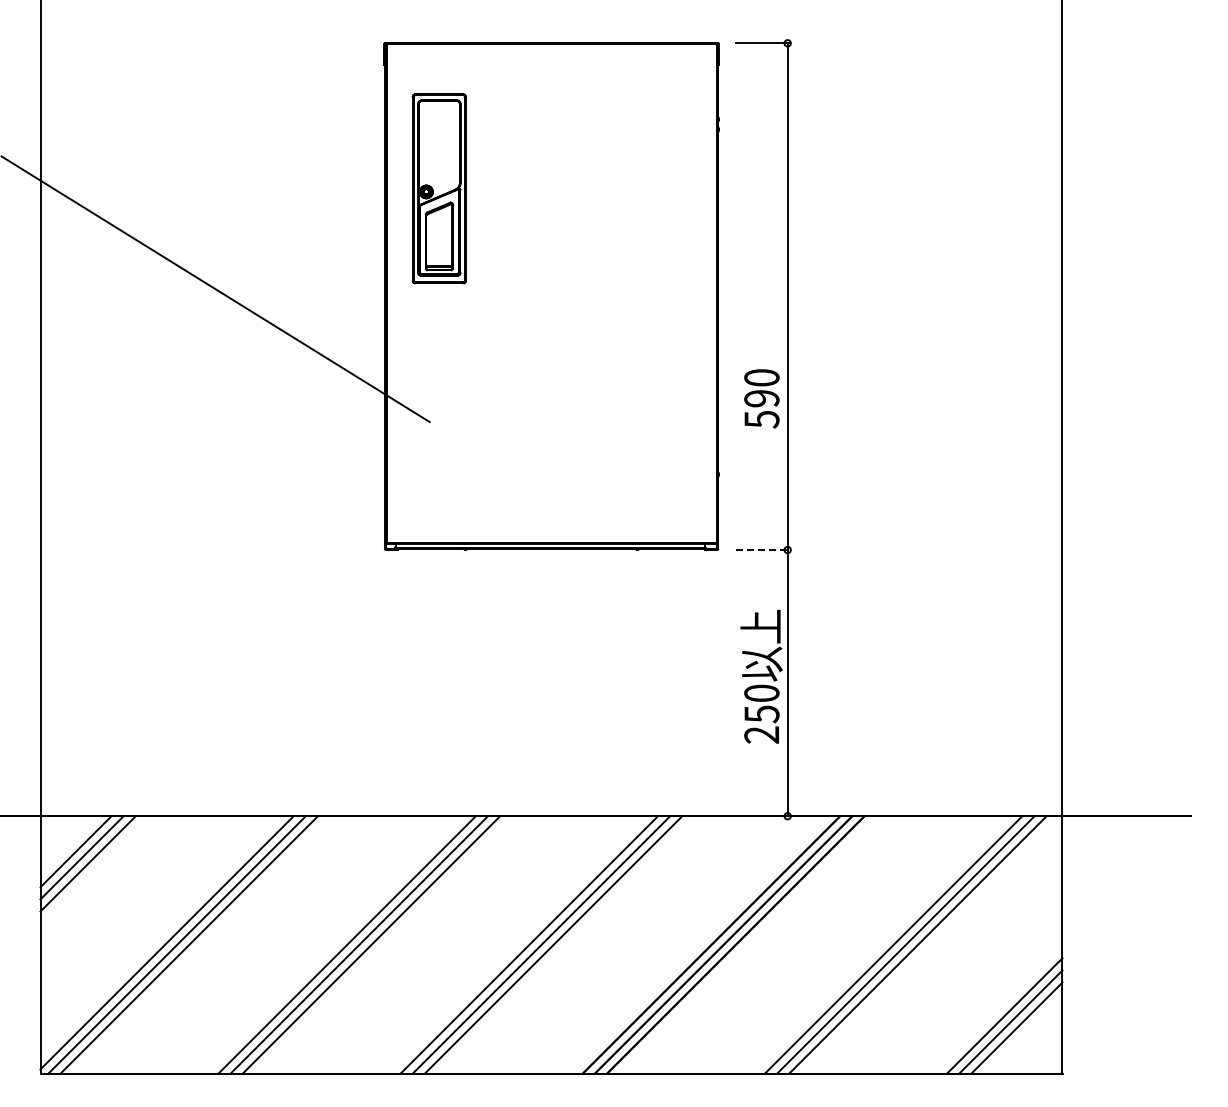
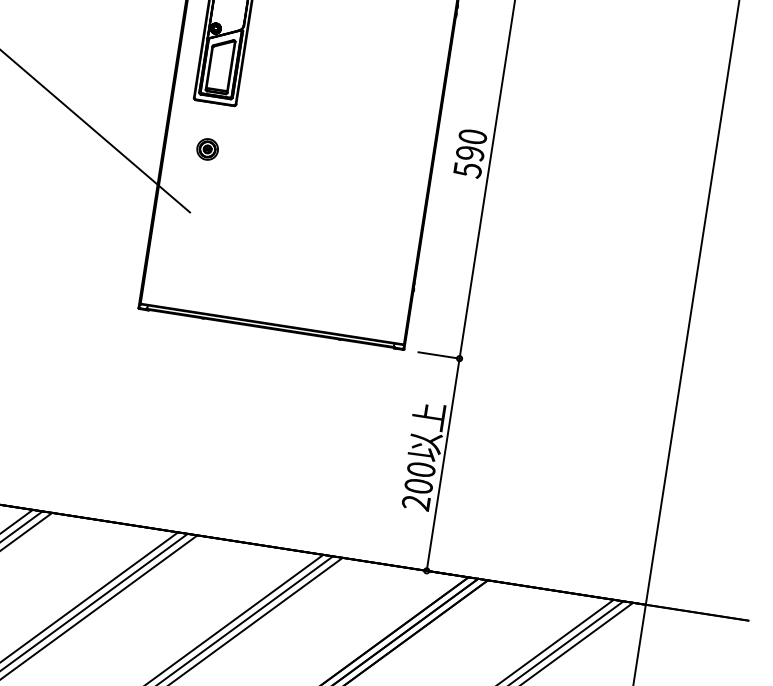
part: (439, 341) -> (207, 149), added
text: (761, 398) -> (470, 153), moved
line: (762, 550) -> (439, 355), dashed -> solid
text: (761, 714) -> (418, 486), 250 -> 200

